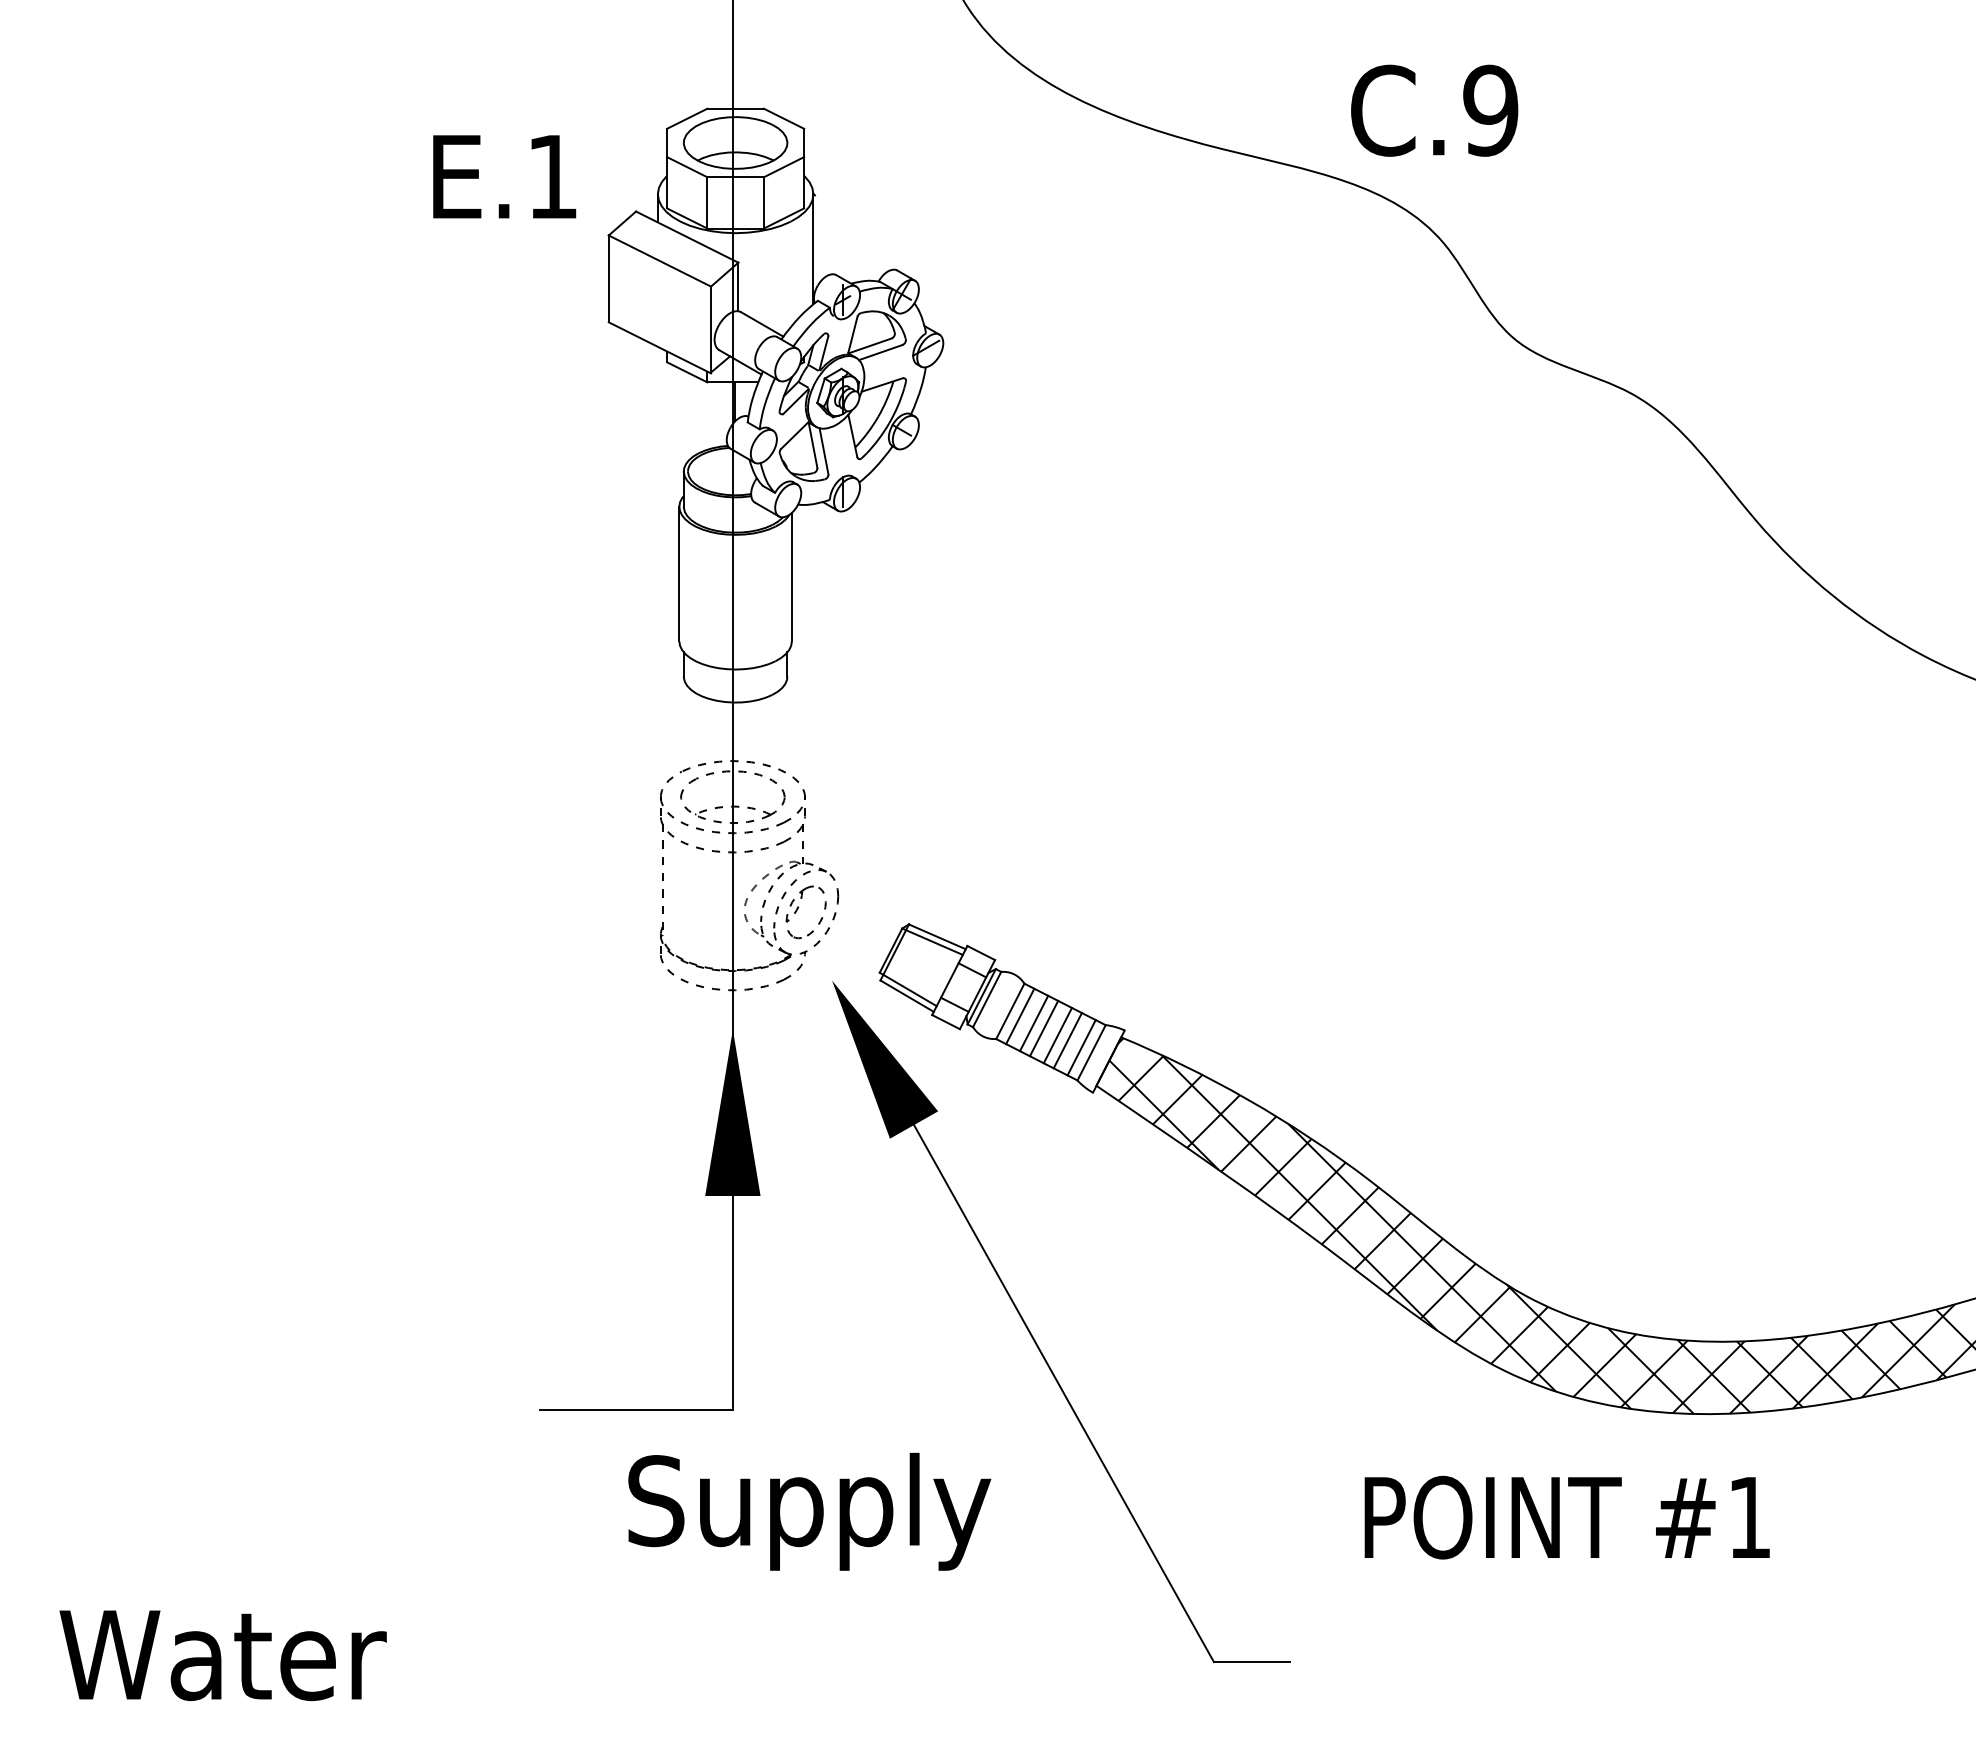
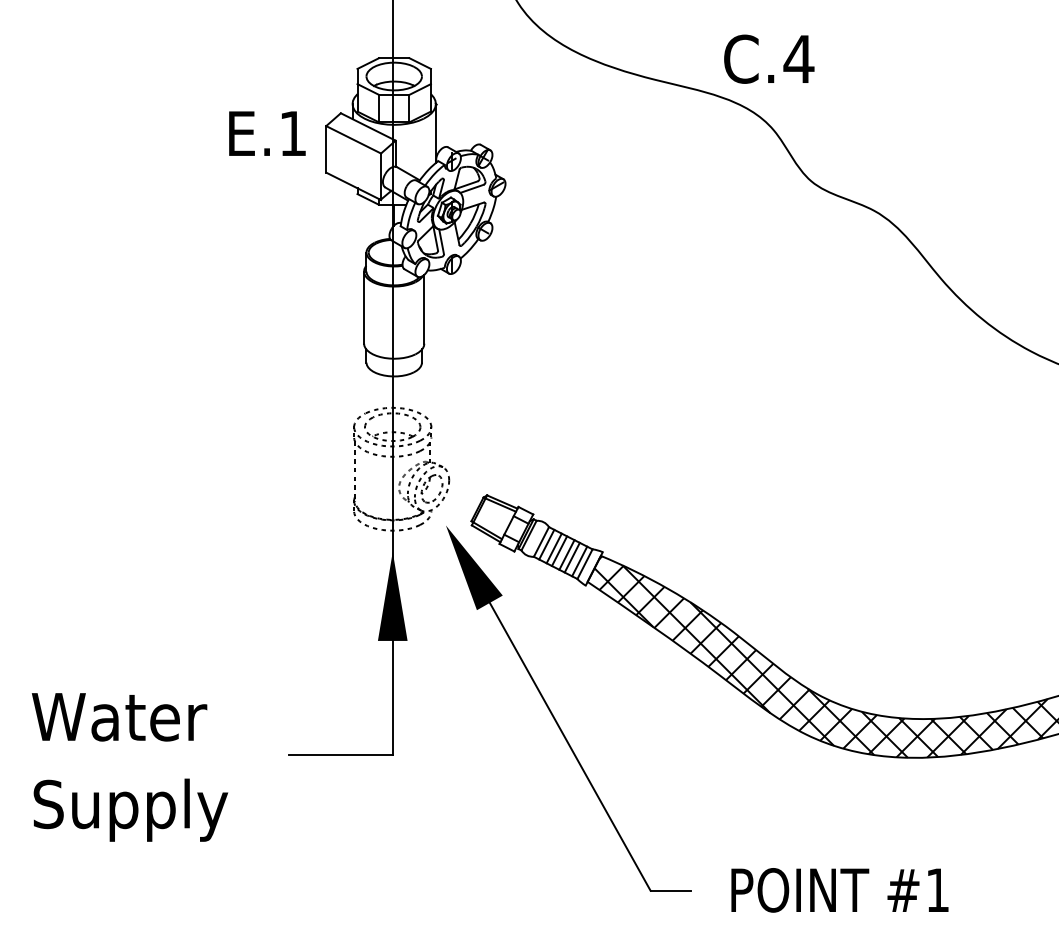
text: (1489, 109) -> (798, 58), C.9 -> C.4
text: (504, 176) -> (267, 133), moved
text: (808, 1510) -> (130, 809), moved
text: (1566, 1517) -> (839, 890), moved
text: (223, 1655) -> (119, 717), moved

